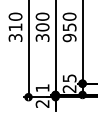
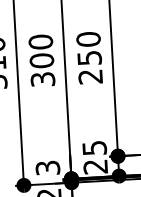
text: (69, 37) -> (90, 75), 950 -> 250
text: (42, 88) -> (47, 168), 1 -> 3

